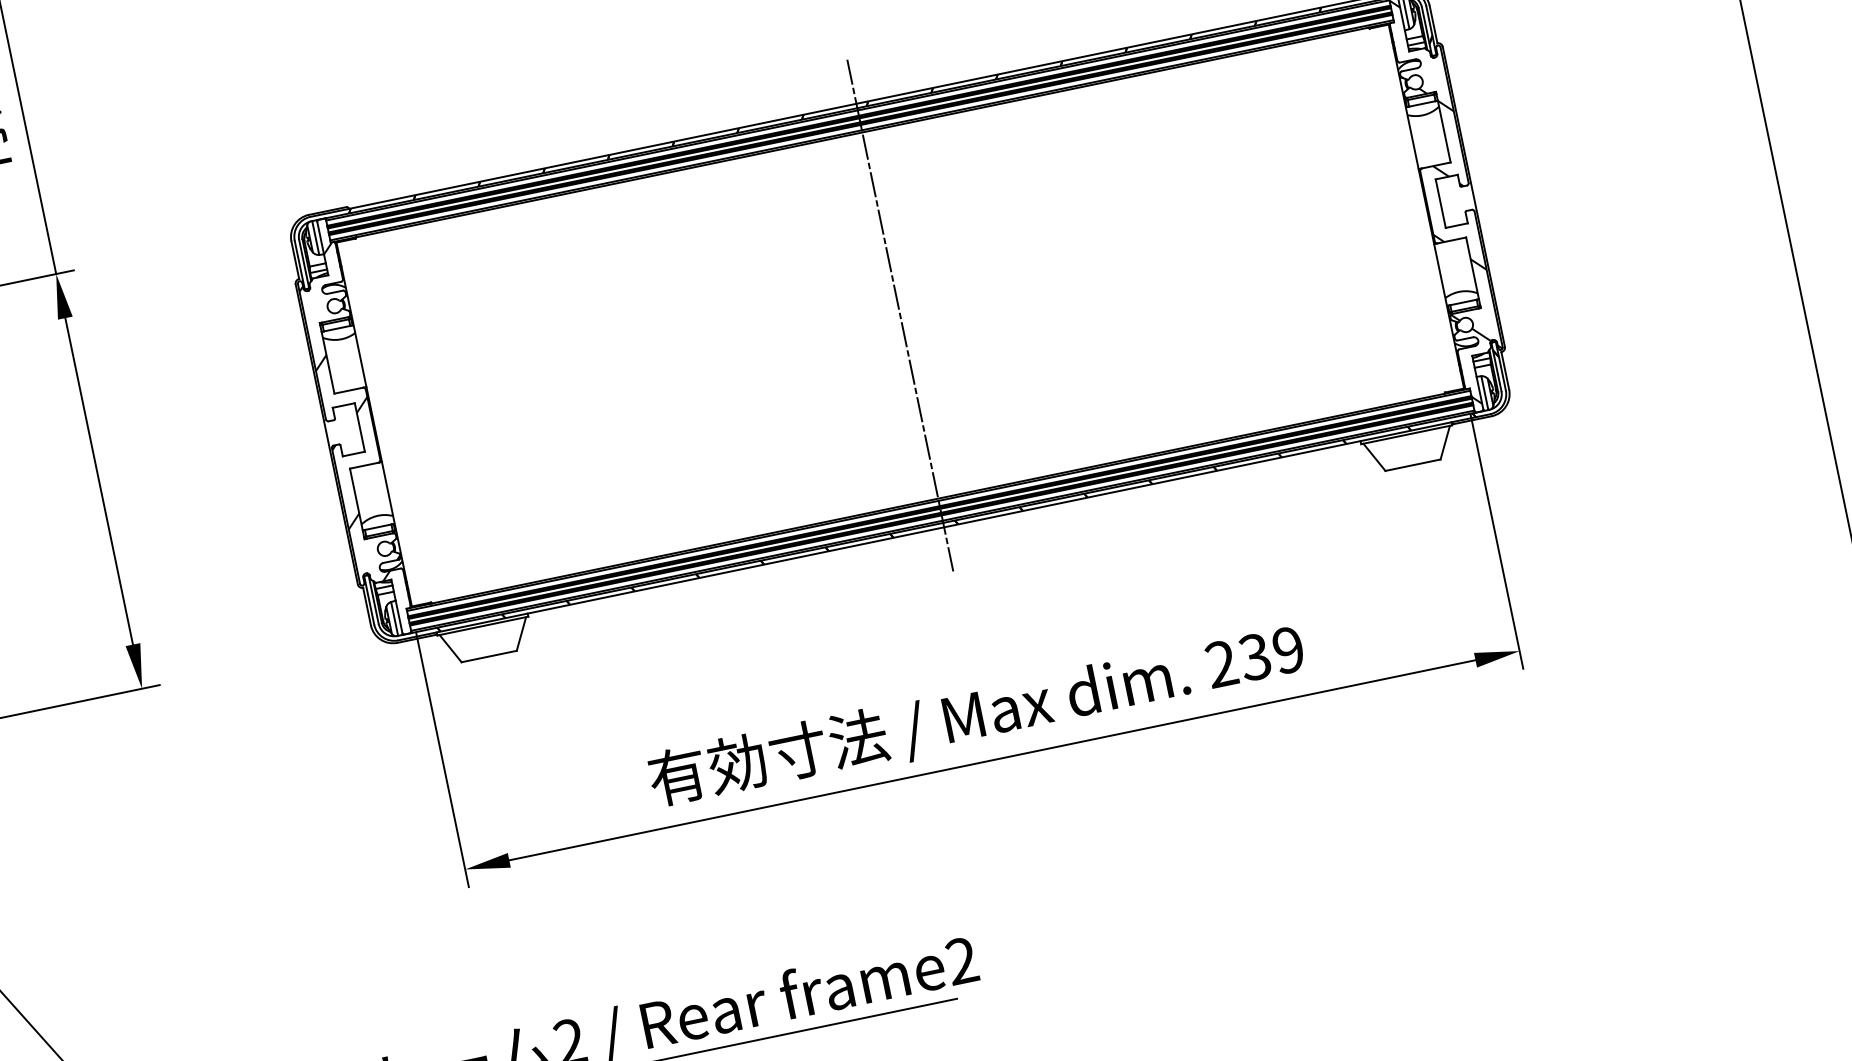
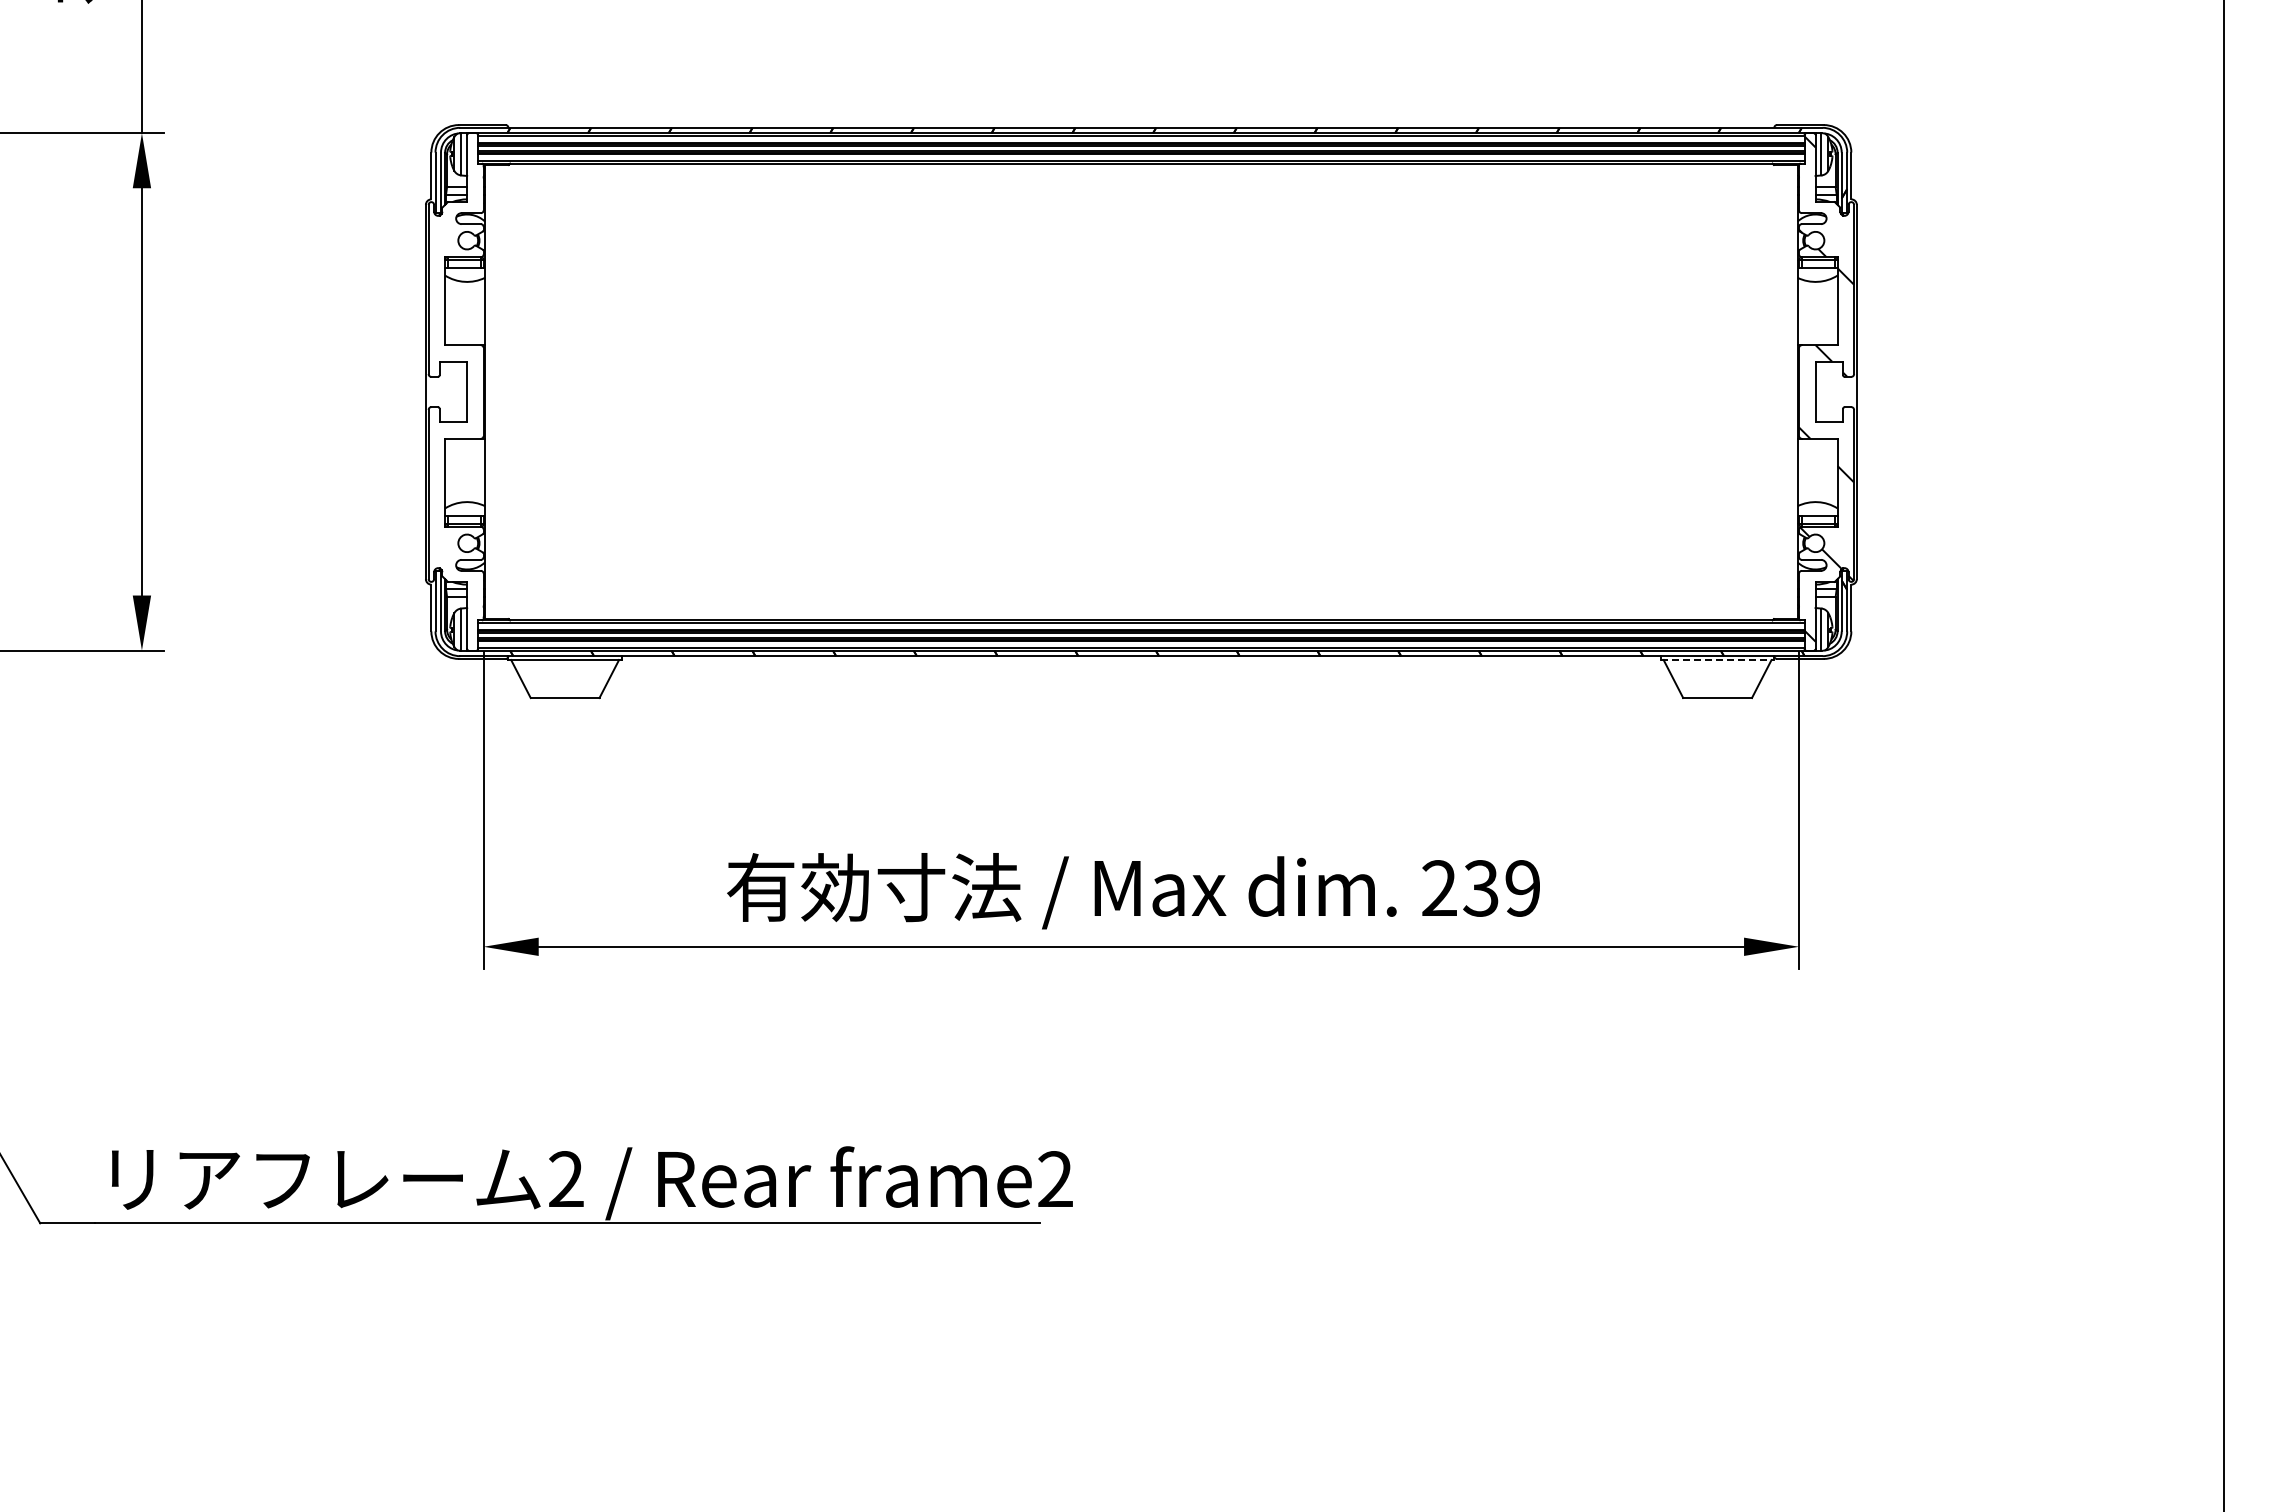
line: (900, 315) -> (1141, 391), removed
hatch: (347, 413) -> (455, 372), removed
line: (1406, 435) -> (1717, 660), solid -> dashed

